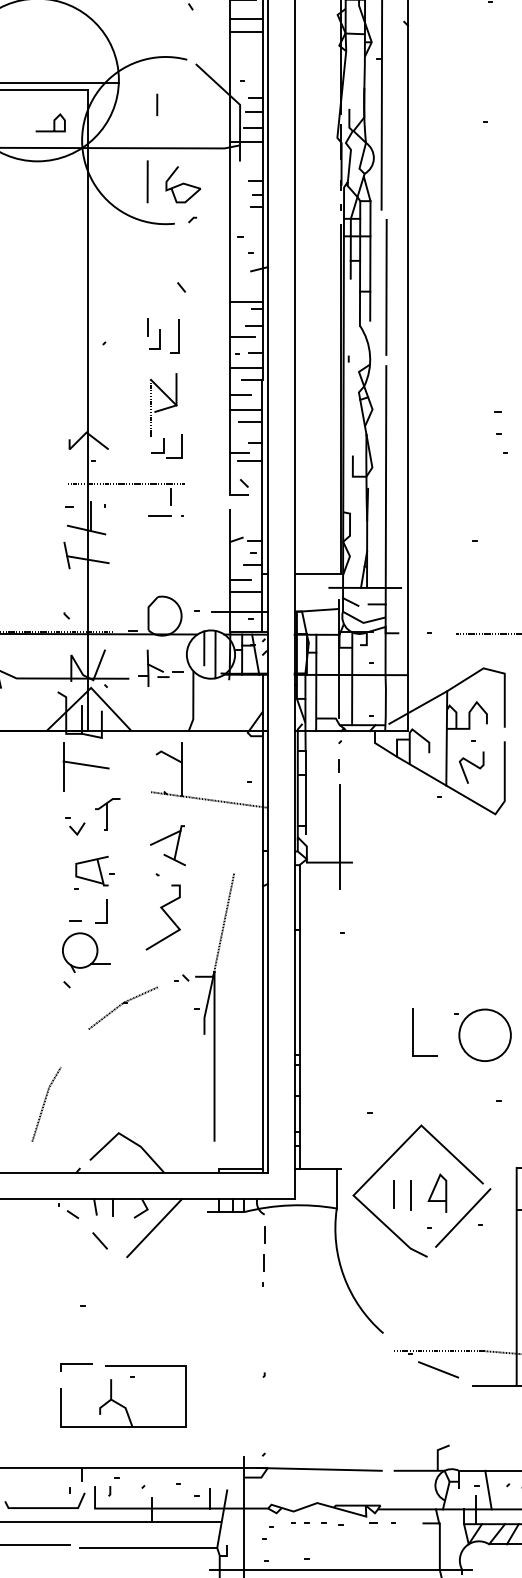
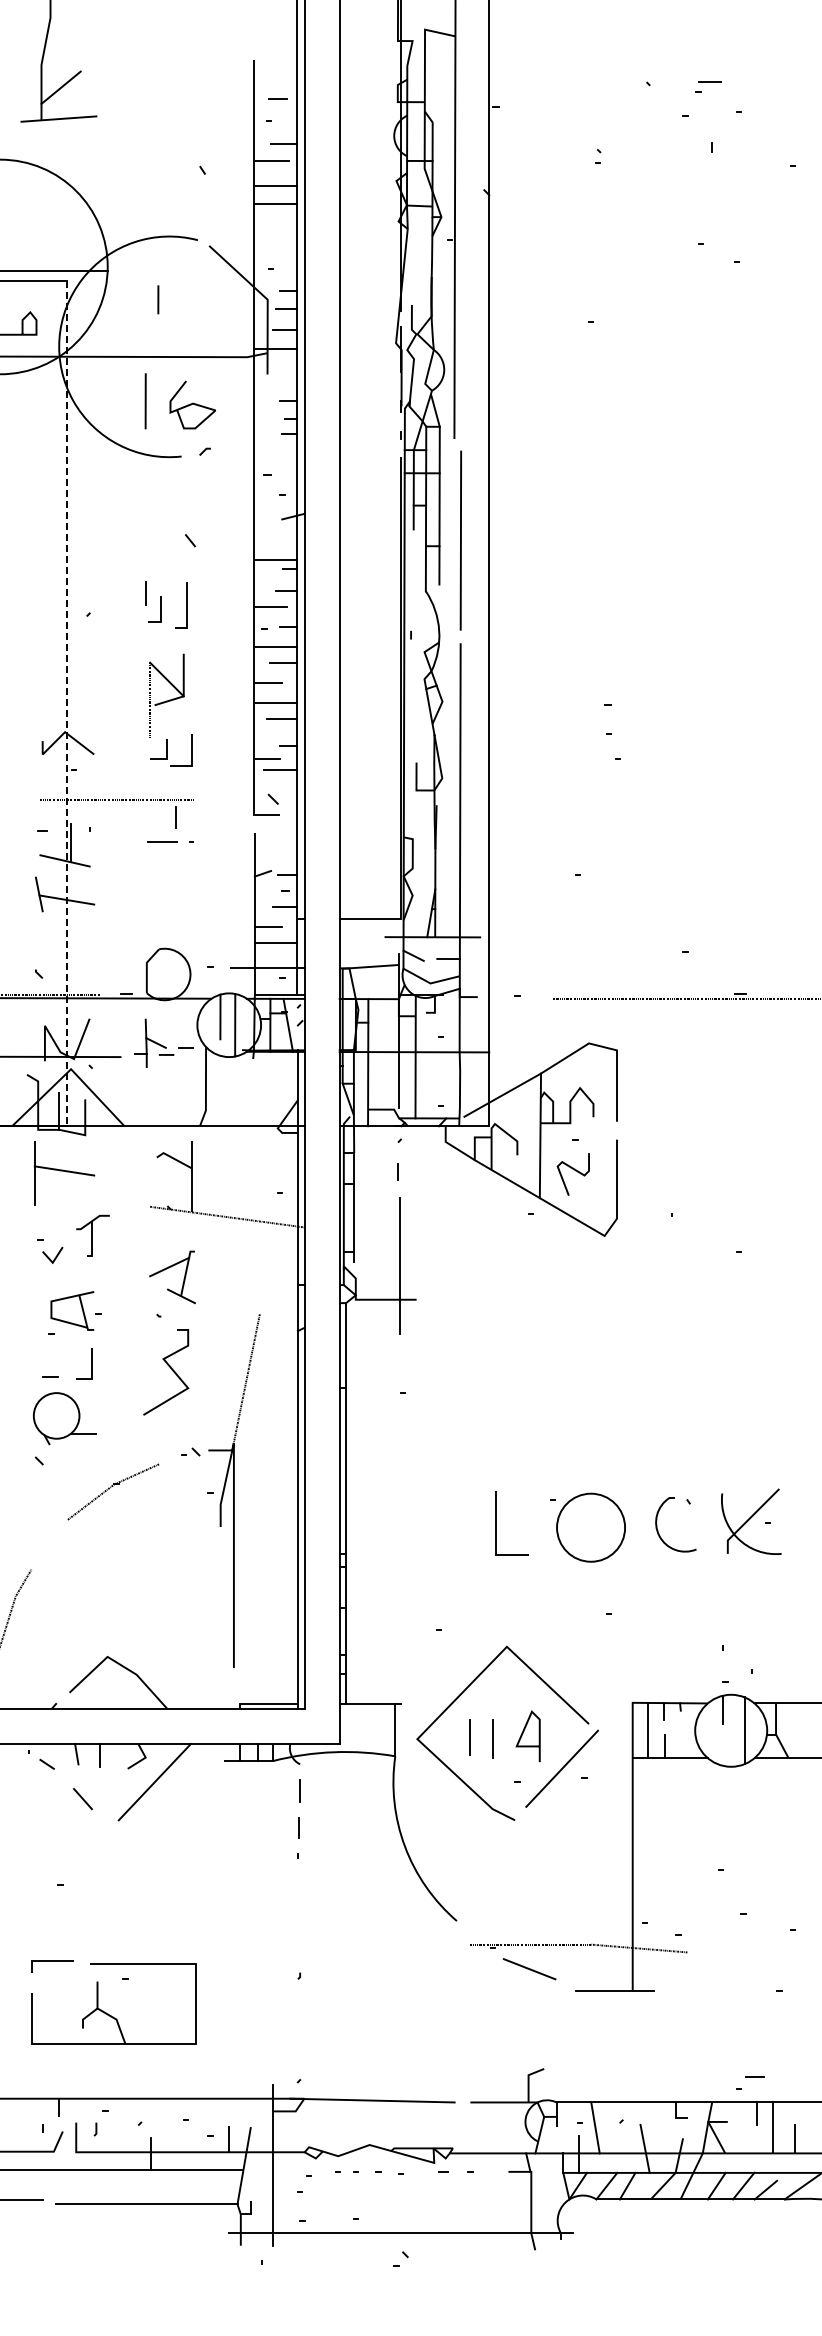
line: (87, 410) -> (66, 703), solid -> dashed

